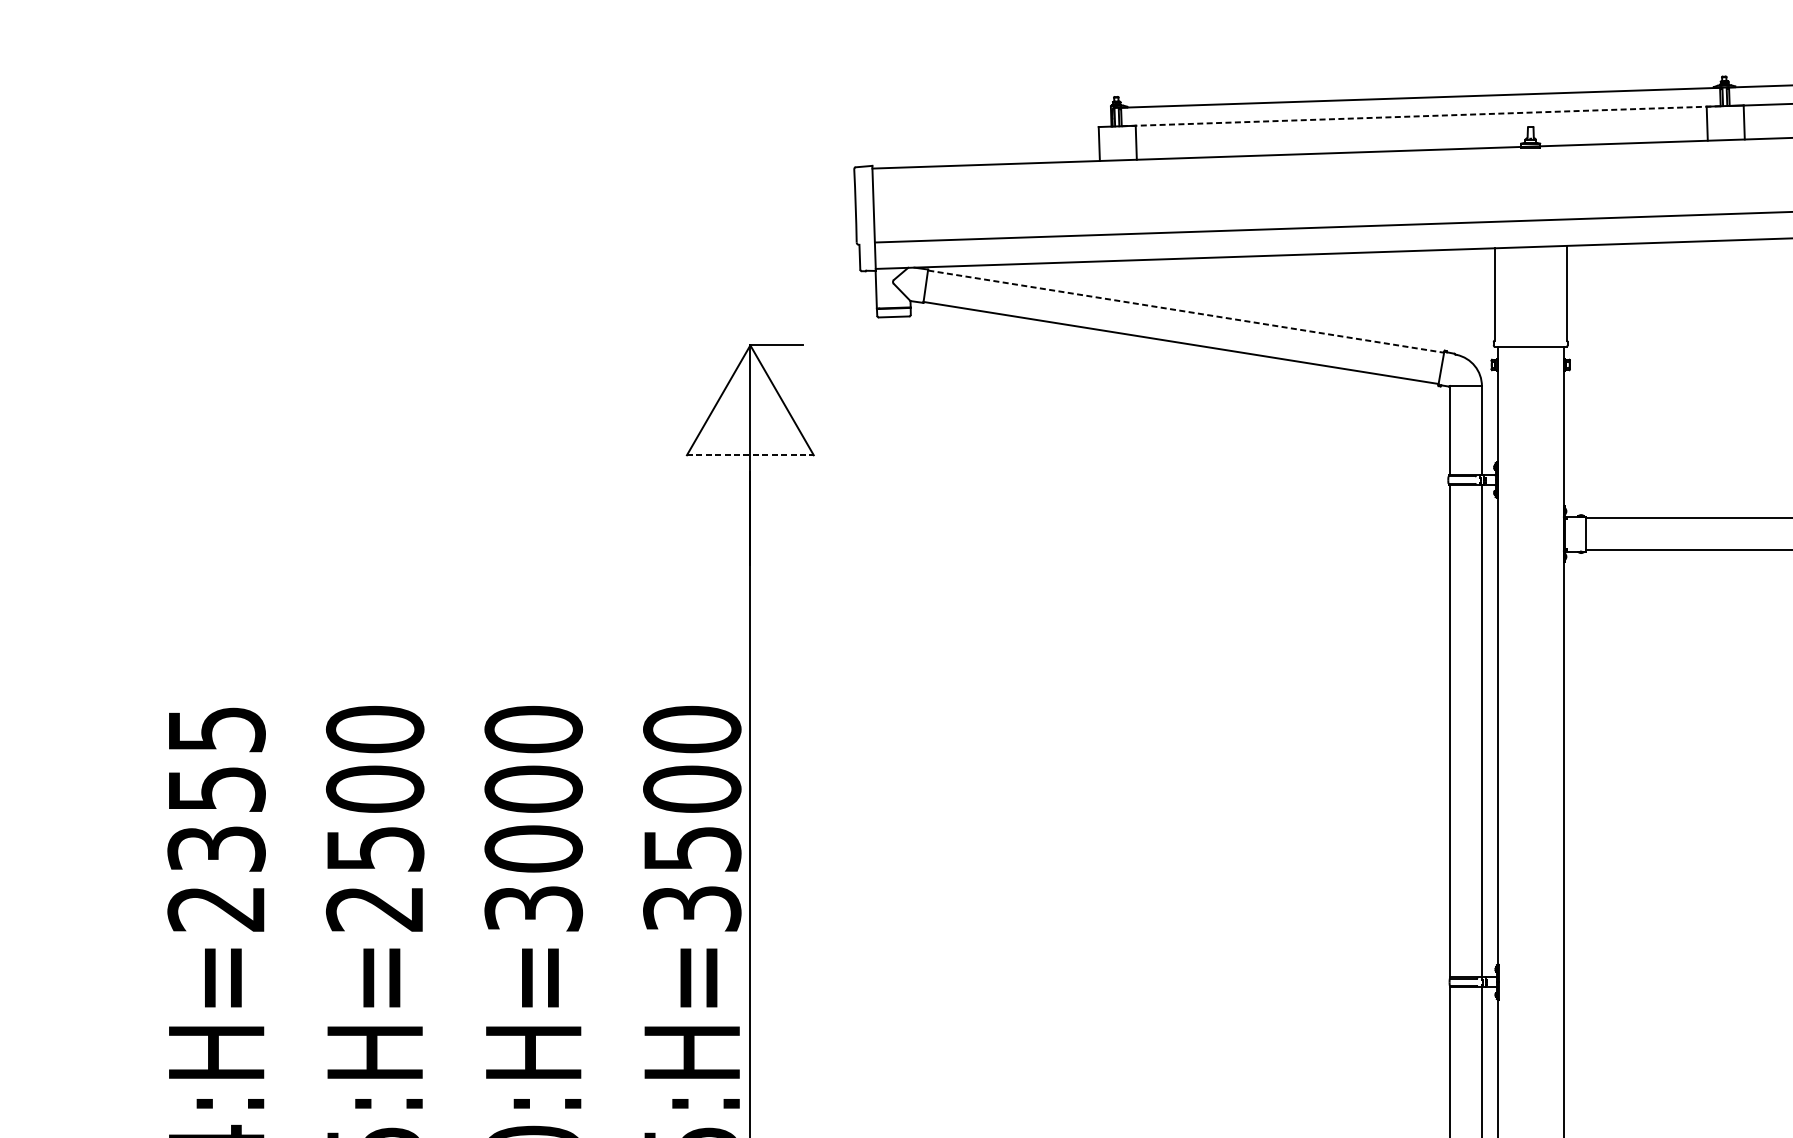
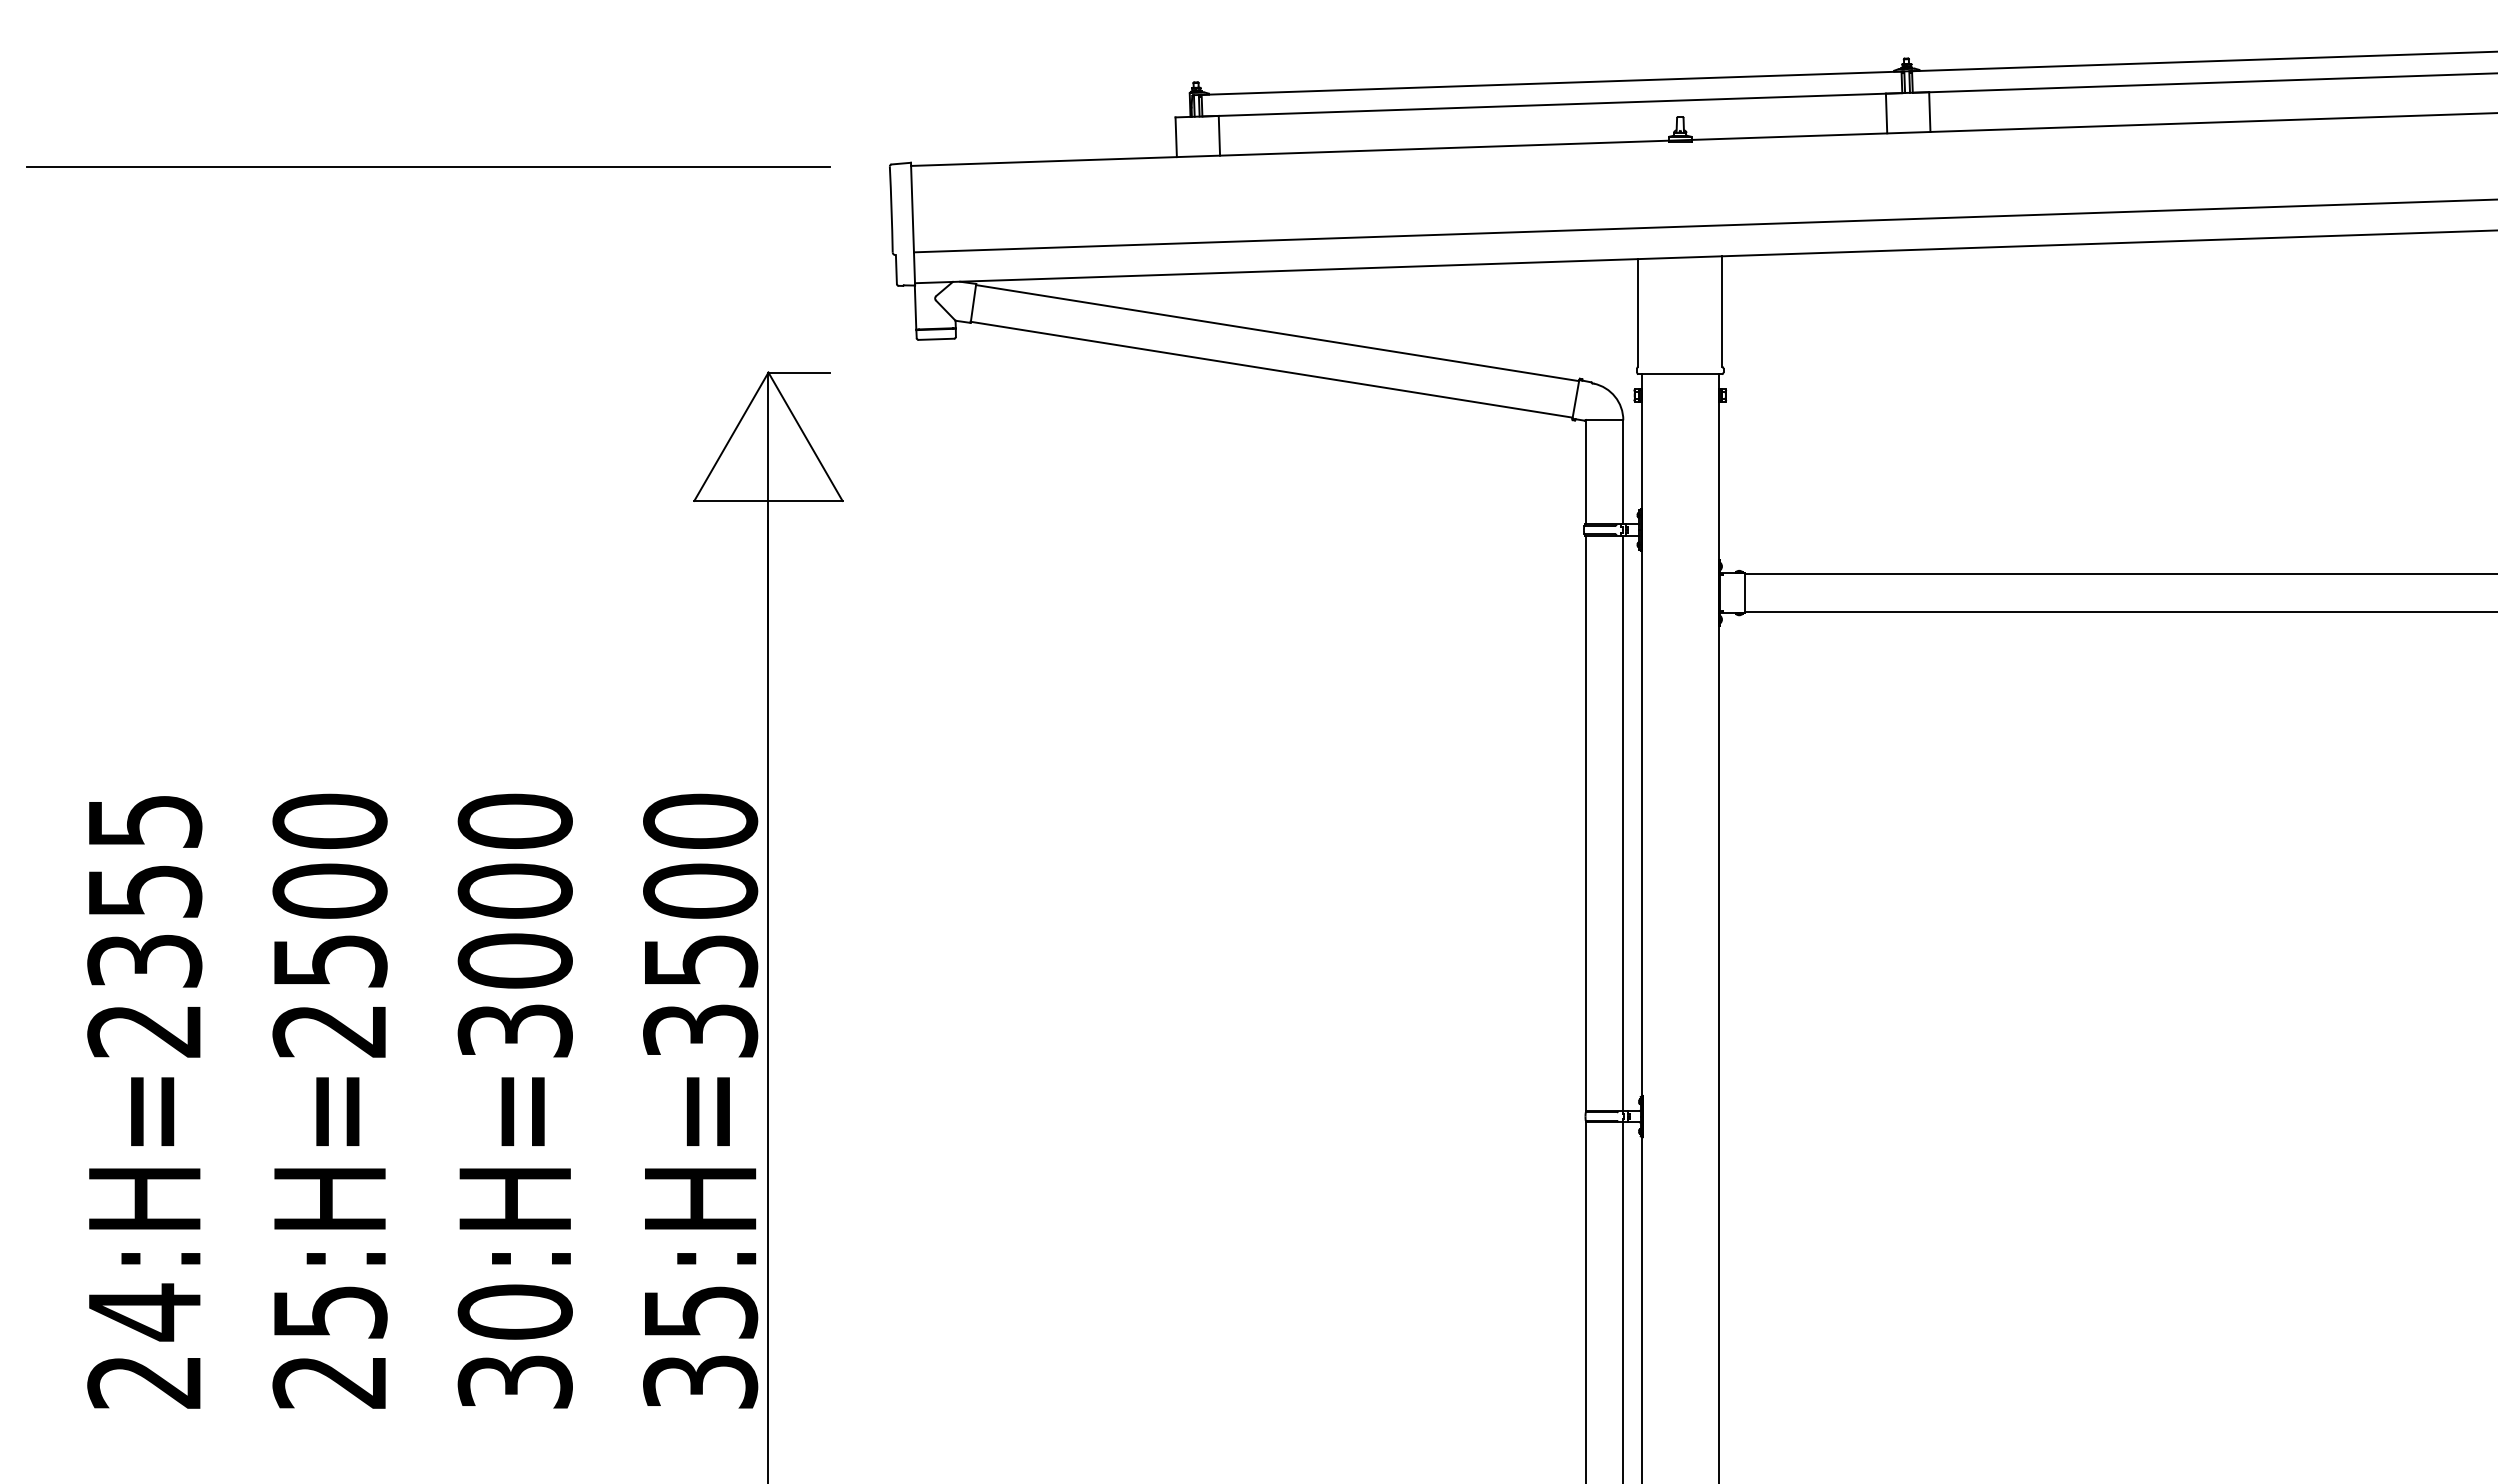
line: (1420, 115) -> (1551, 104), dashed -> solid
line: (459, 169) -> (428, 166), added
line: (1186, 311) -> (1278, 333), dashed -> solid
line: (750, 454) -> (768, 500), dashed -> solid

